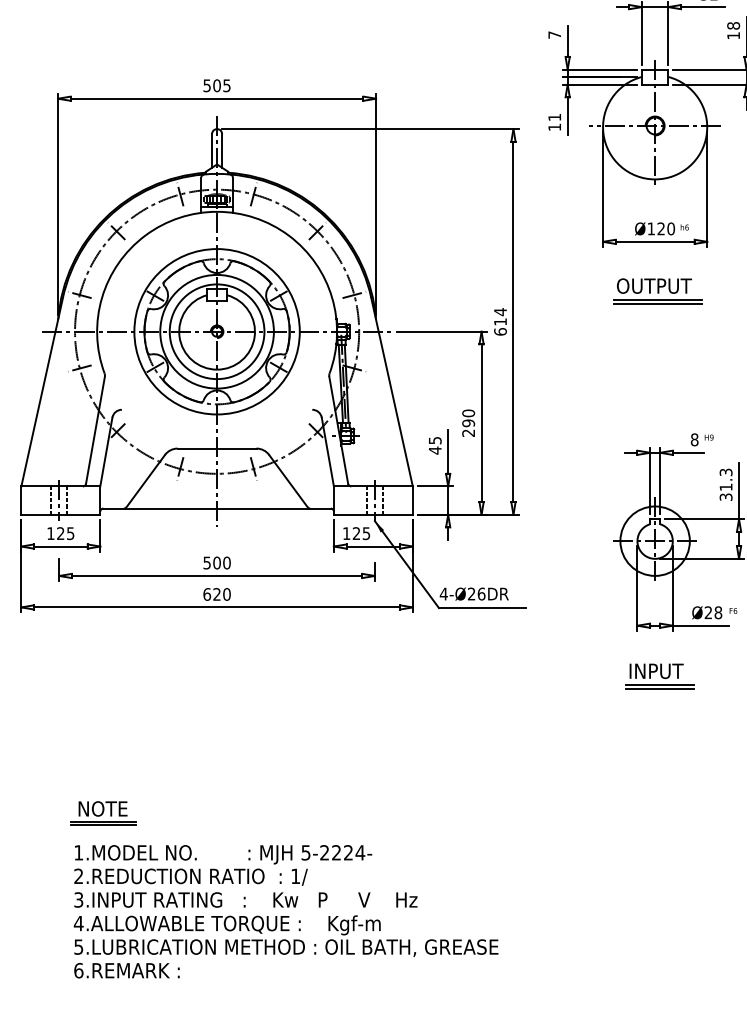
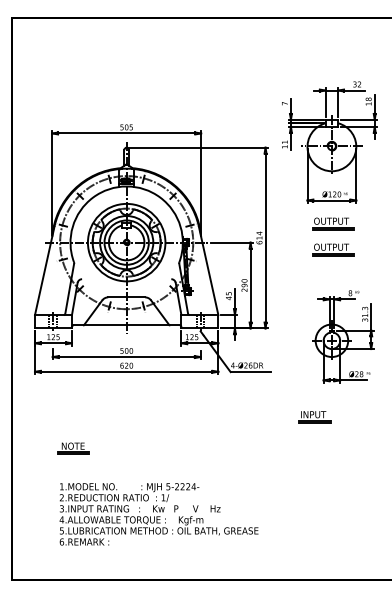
part: (658, 346) -> (333, 249), added
part: (658, 677) -> (314, 417), moved
part: (103, 813) -> (73, 448), moved

